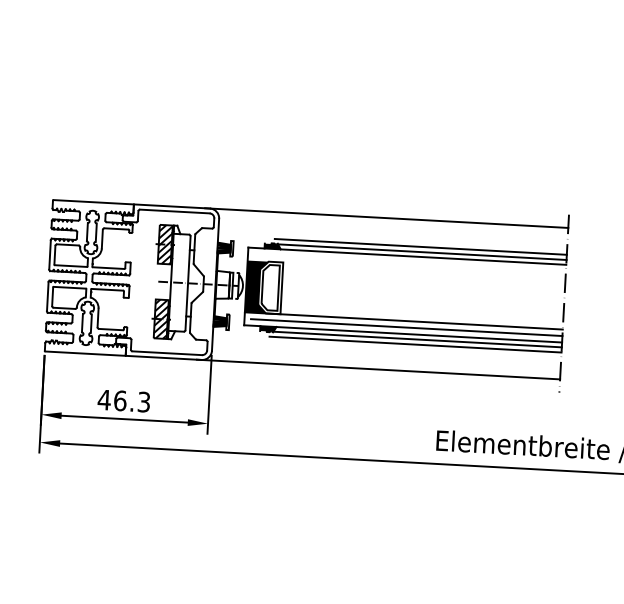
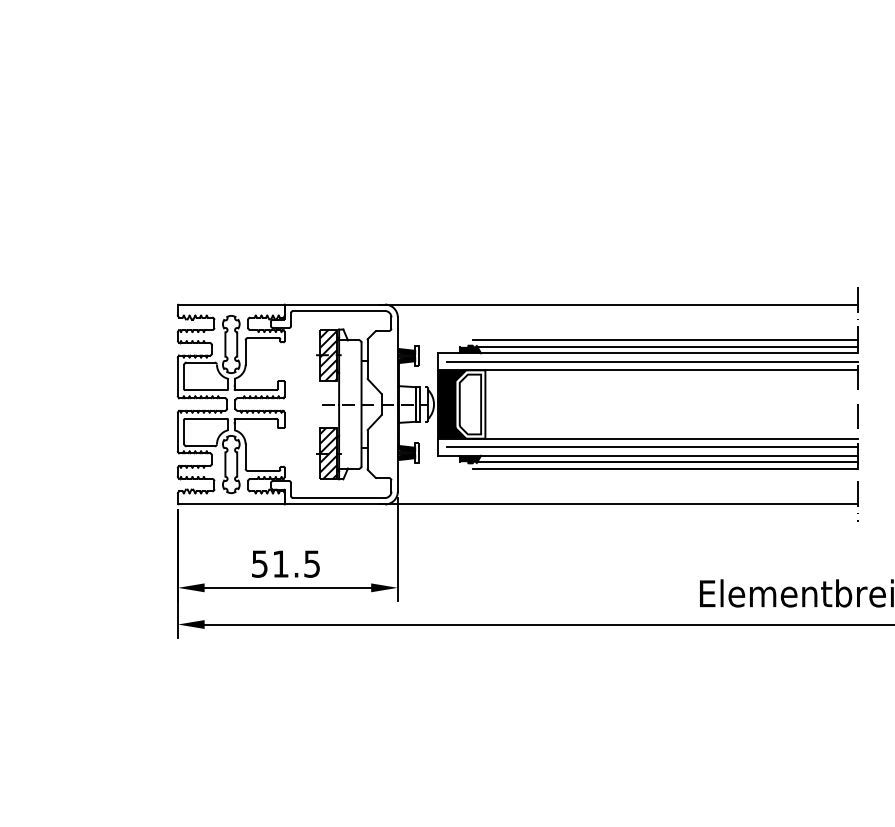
line: (409, 262) -> (651, 361), added
line: (406, 269) -> (647, 370), added
text: (123, 400) -> (285, 563), 46.3 -> 51.5

